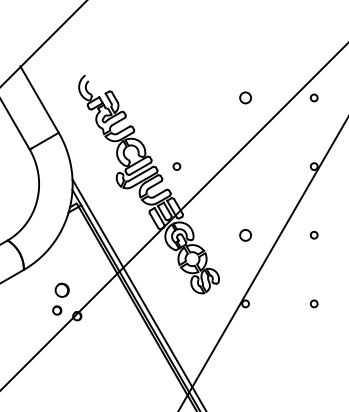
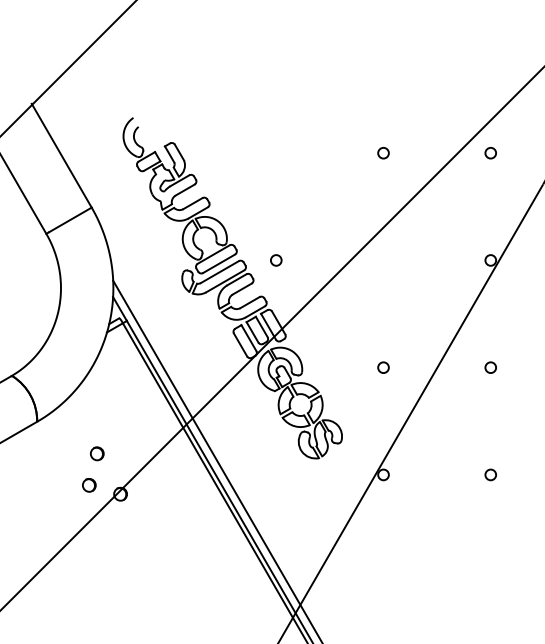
circle: (245, 97) -> (383, 152), size x0.62
circle: (245, 234) -> (383, 366), size x0.62
part: (62, 290) -> (97, 454), size x0.62

